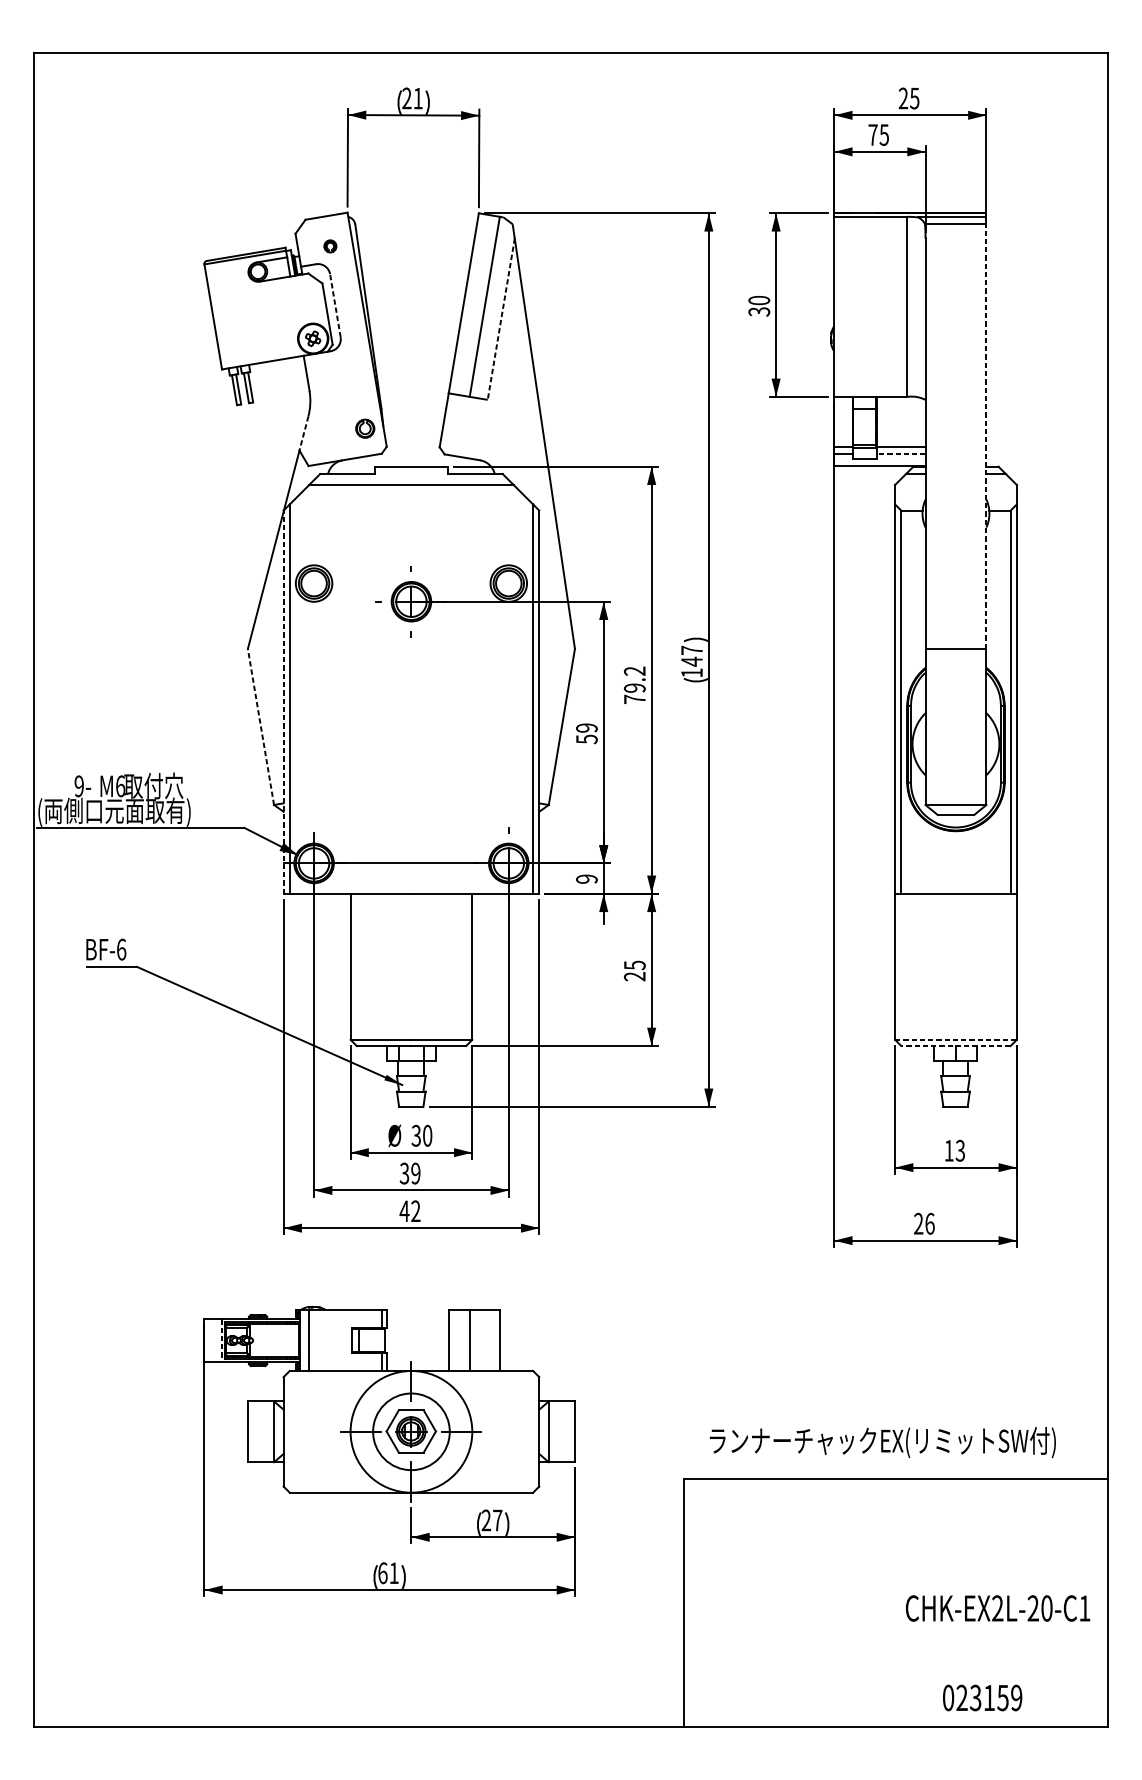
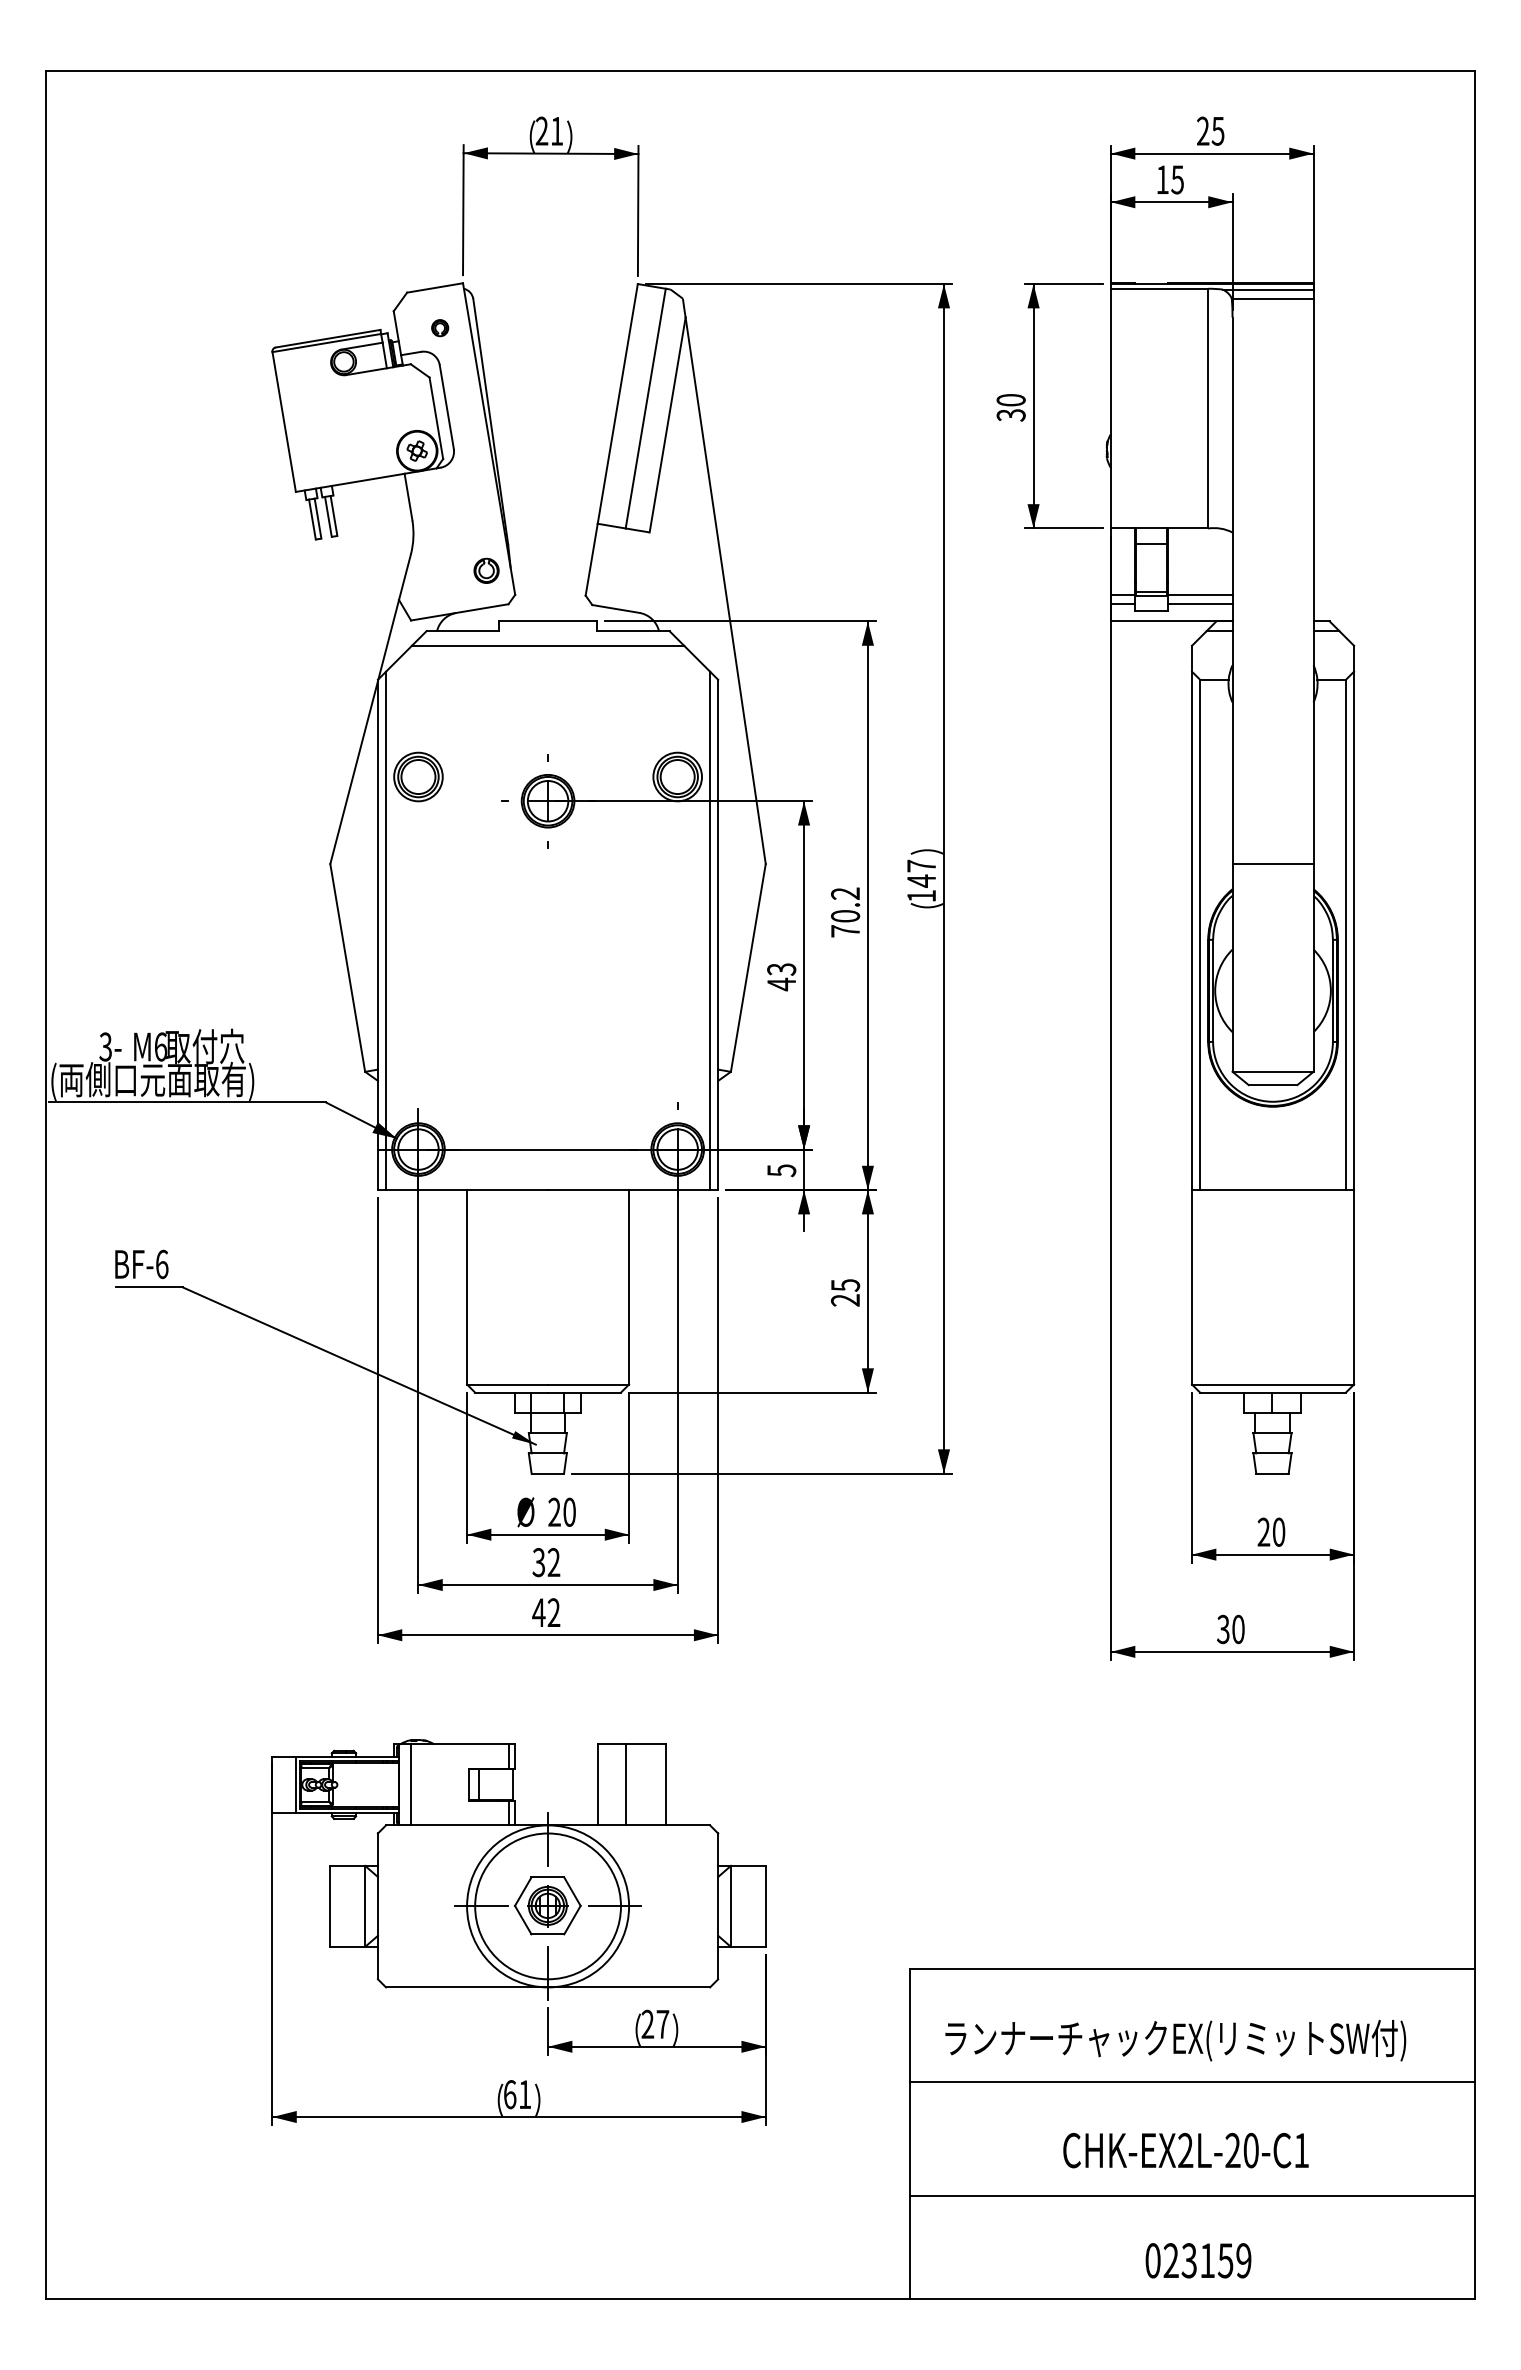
text: (872, 134) -> (1162, 179), 75 -> 15
line: (335, 306) -> (446, 407), dashed -> solid
line: (501, 319) -> (667, 425), dashed -> solid
line: (303, 433) -> (404, 577), dashed -> solid
line: (986, 436) -> (1313, 581), dashed -> solid
line: (900, 453) -> (1199, 604), dashed -> solid
text: (634, 688) -> (845, 916), 79.2 -> 70.2
line: (283, 701) -> (377, 934), dashed -> solid
line: (260, 726) -> (347, 967), dashed -> solid
text: (586, 734) -> (781, 977), 59 -> 43
text: (79, 785) -> (105, 1046), 9- -> 3-
text: (586, 879) -> (781, 1170), 9 -> 5
line: (956, 1039) -> (1273, 1384), dashed -> solid
line: (956, 1045) -> (1273, 1392), dashed -> solid
text: (416, 1135) -> (554, 1512), 30 -> 20
text: (954, 1150) -> (1271, 1531), 13 -> 20
text: (415, 1173) -> (553, 1562), 39 -> 32
text: (924, 1223) -> (1230, 1629), 26 -> 30
line: (221, 1341) -> (295, 1785), dashed -> solid
circle: (411, 1431) -> (547, 1906), size x1.43
text: (882, 1442) -> (1175, 2040), moved
line: (895, 1564) -> (1192, 2082), added
text: (997, 1608) -> (1185, 2150), moved
line: (895, 1648) -> (1192, 2195), added
text: (982, 1697) -> (1198, 2260), moved

